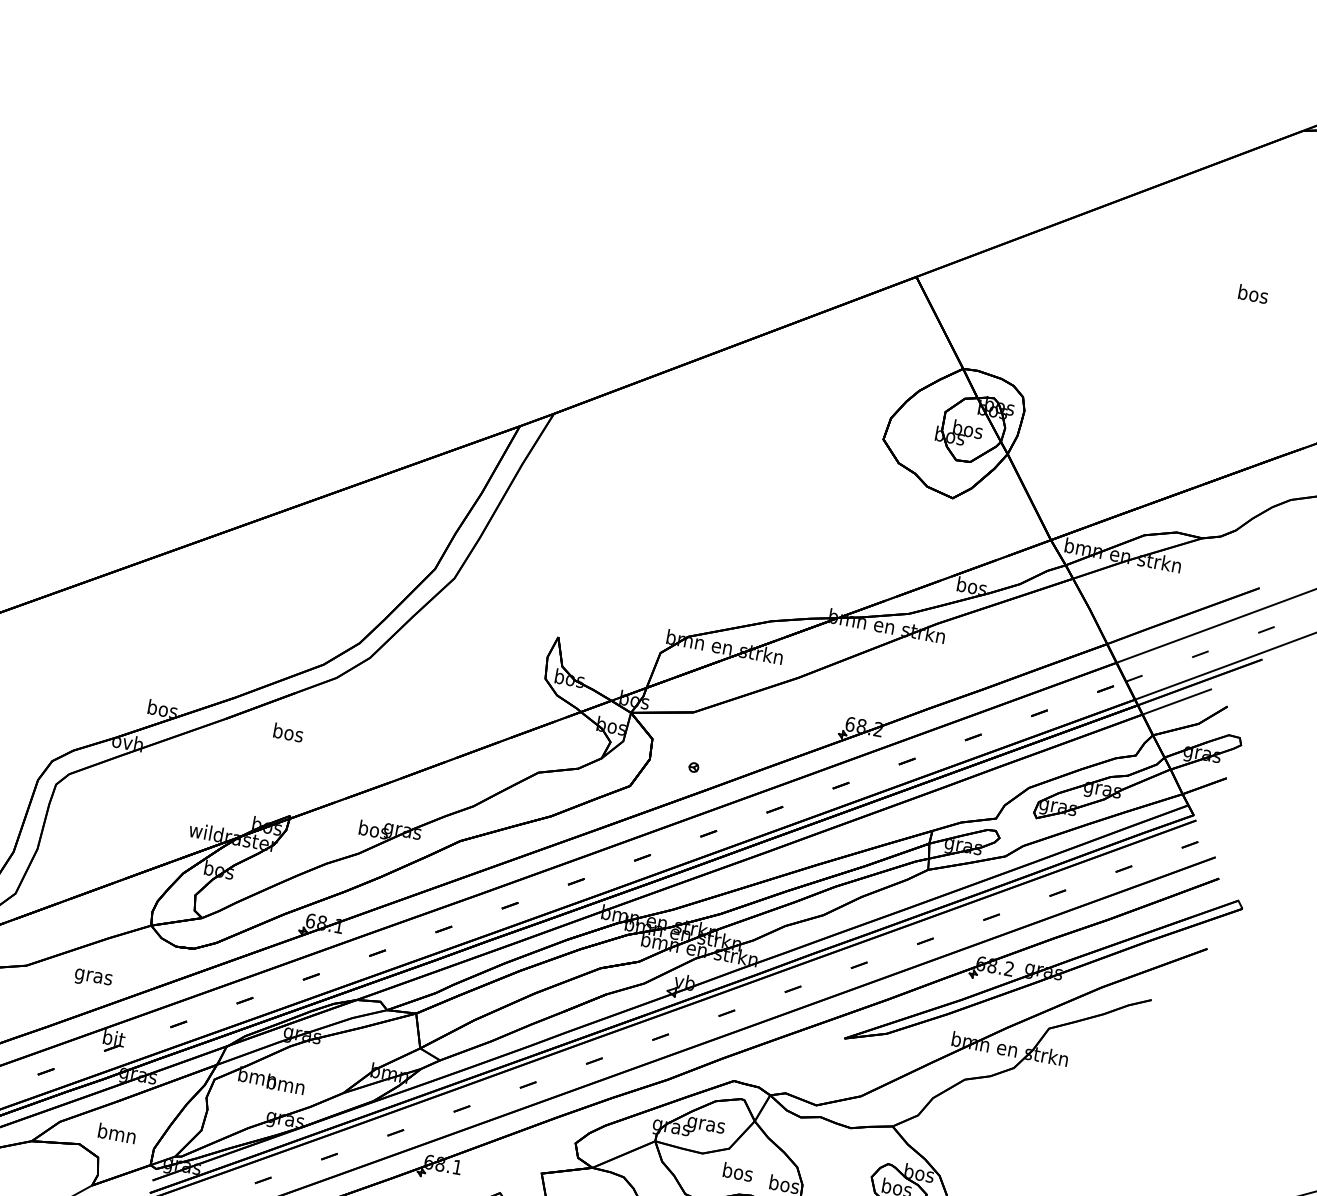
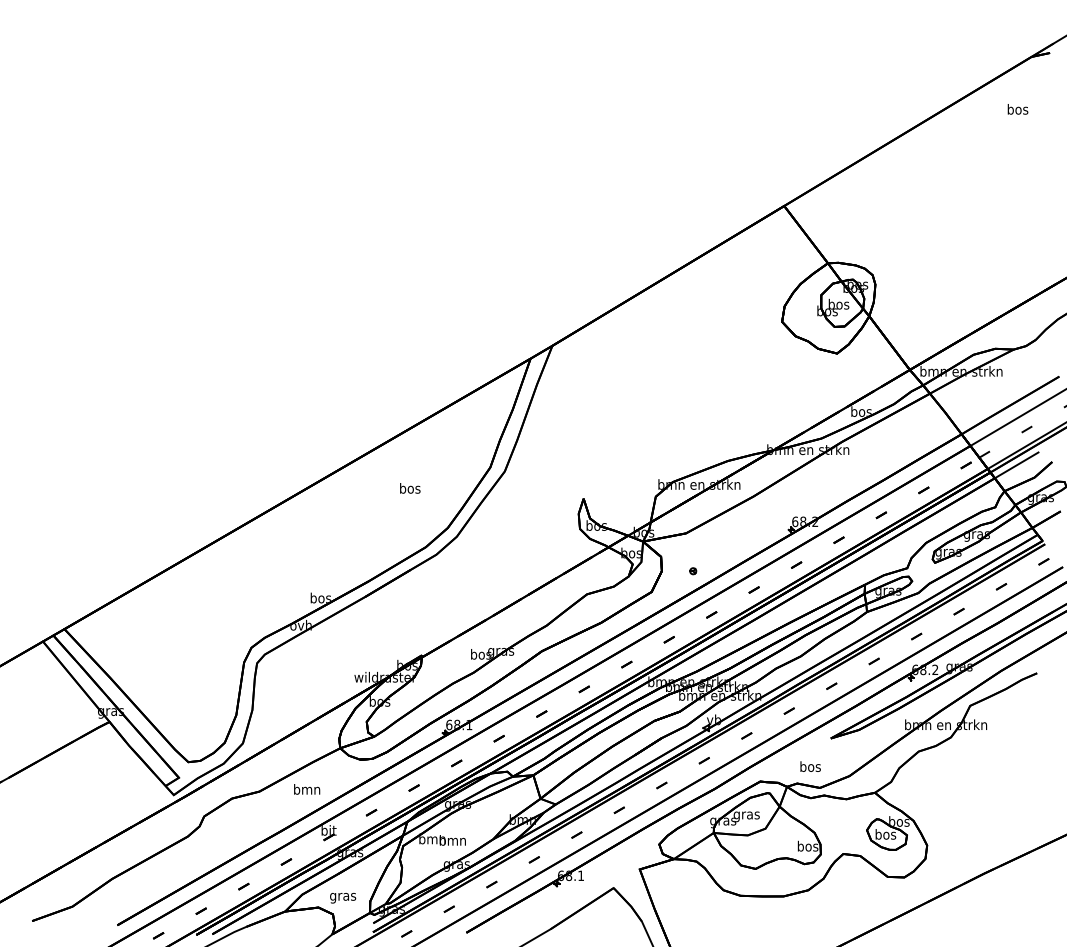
text: (1252, 294) -> (1017, 109), moved
text: (288, 732) -> (410, 488), moved
text: (94, 976) -> (307, 790), gras -> bmn
text: (117, 1135) -> (343, 896), bmn -> gras
text: (738, 1171) -> (810, 766), moved

